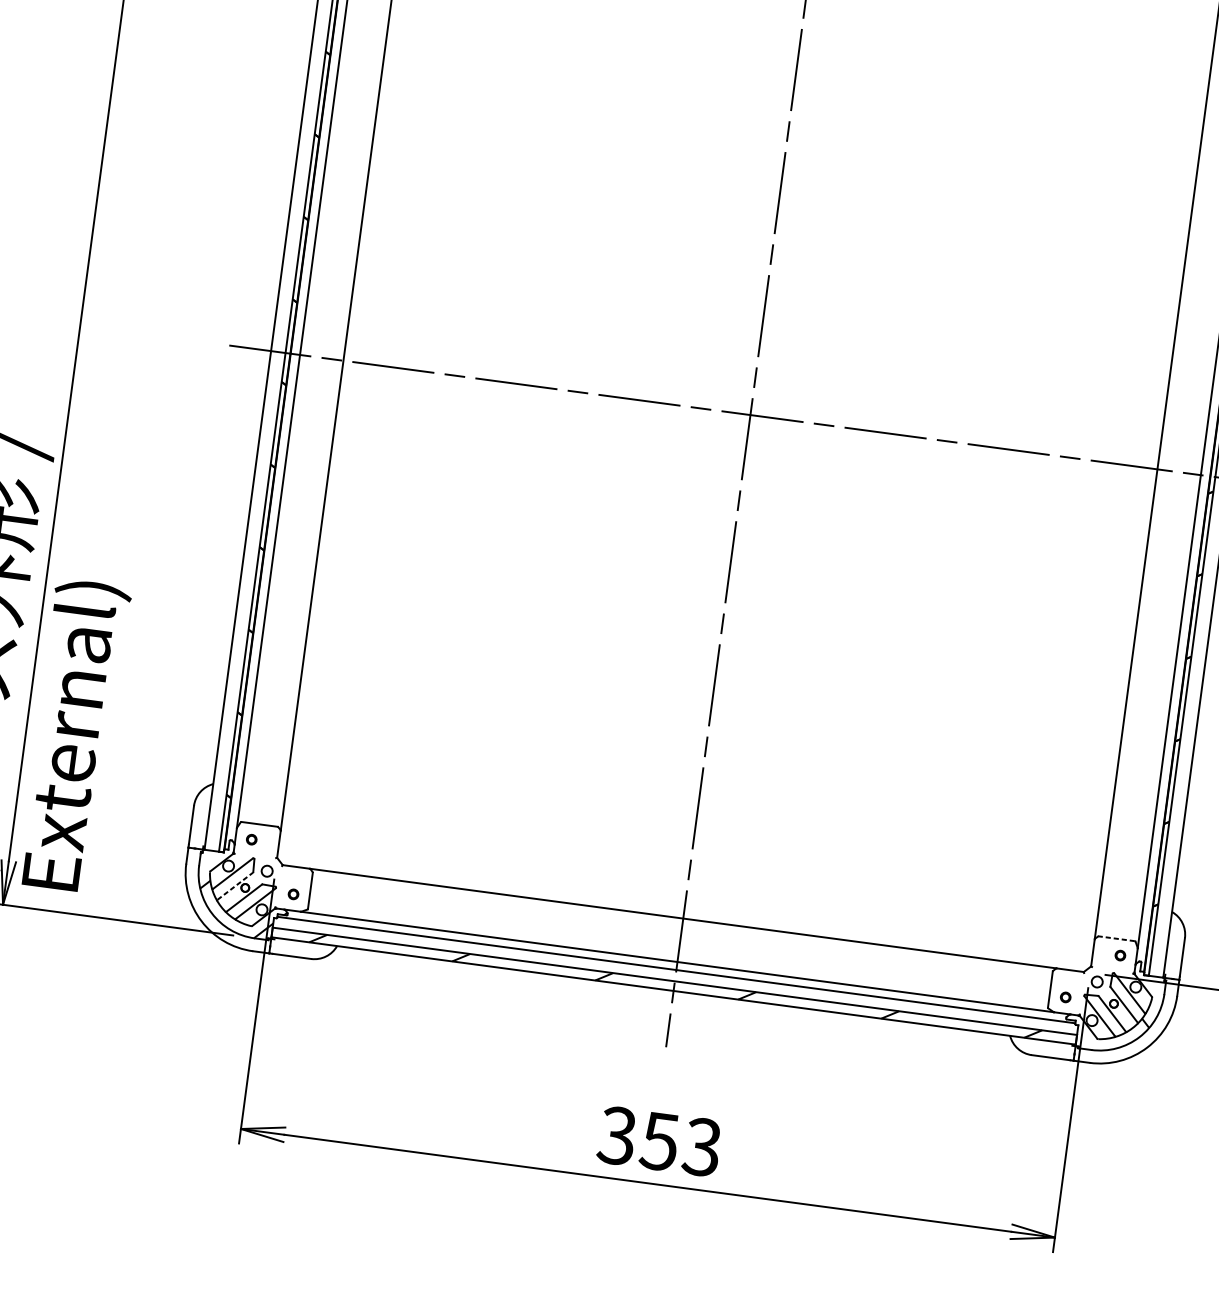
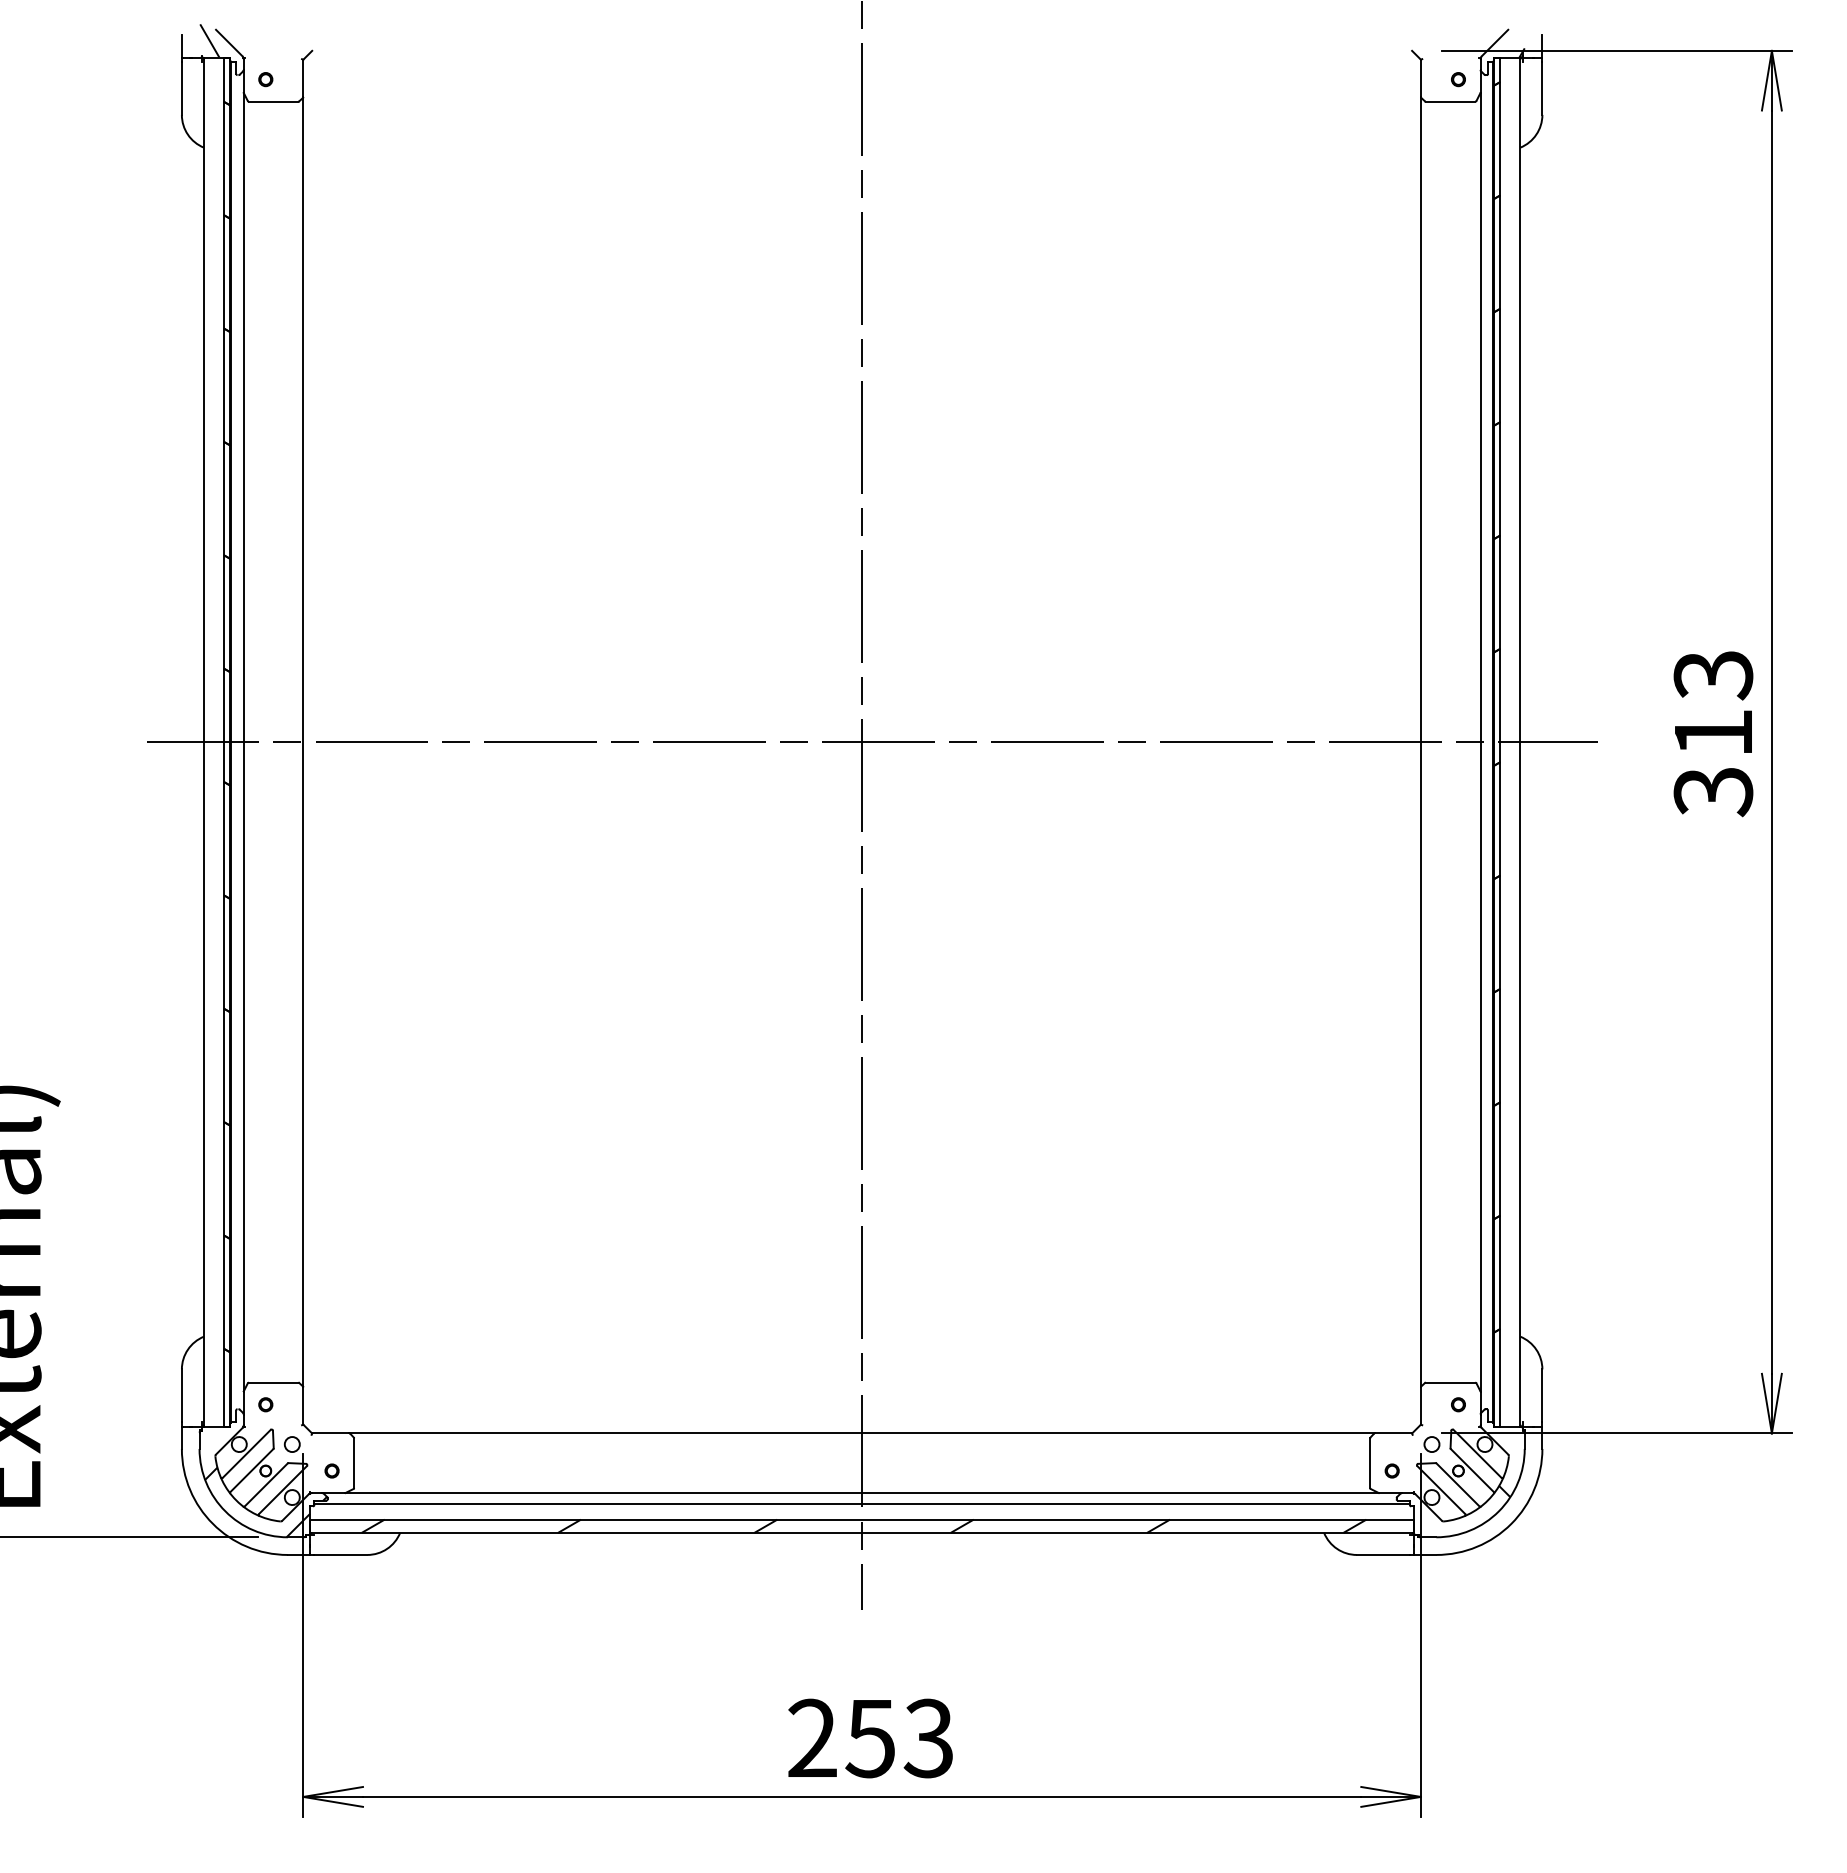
line: (235, 886) -> (252, 1470), dashed -> solid
line: (1116, 938) -> (1450, 1382), dashed -> solid
text: (616, 1135) -> (811, 1738), 353 -> 253

